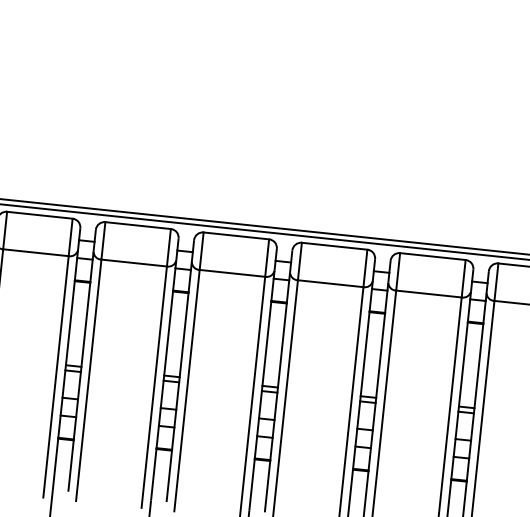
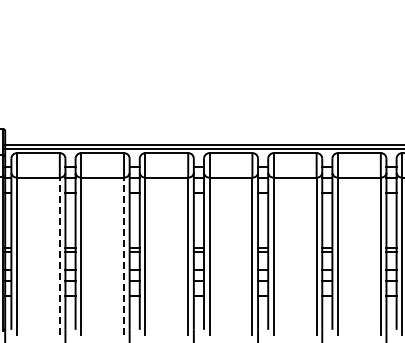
line: (55, 376) -> (59, 256), solid -> dashed
line: (154, 387) -> (124, 256), solid -> dashed

